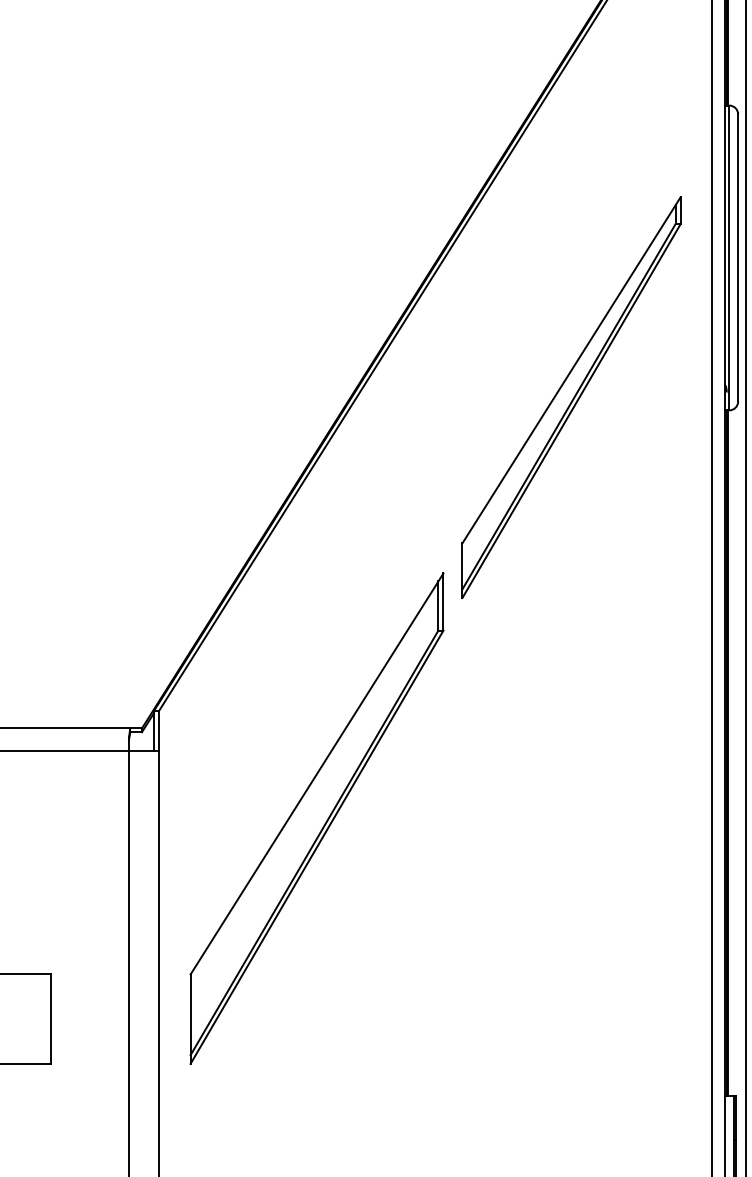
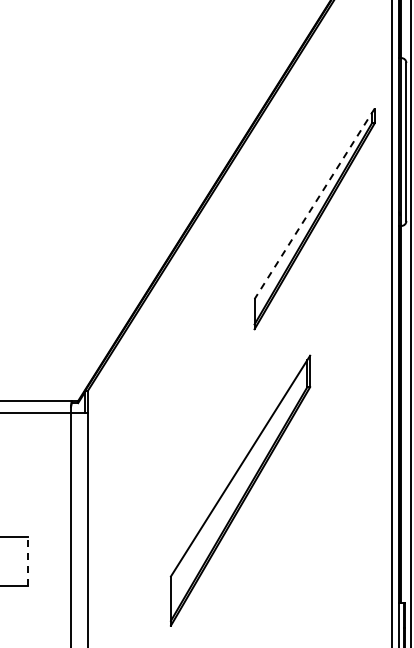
line: (571, 369) -> (314, 203), solid -> dashed
part: (316, 818) -> (240, 490), moved
line: (49, 1019) -> (27, 561), solid -> dashed

